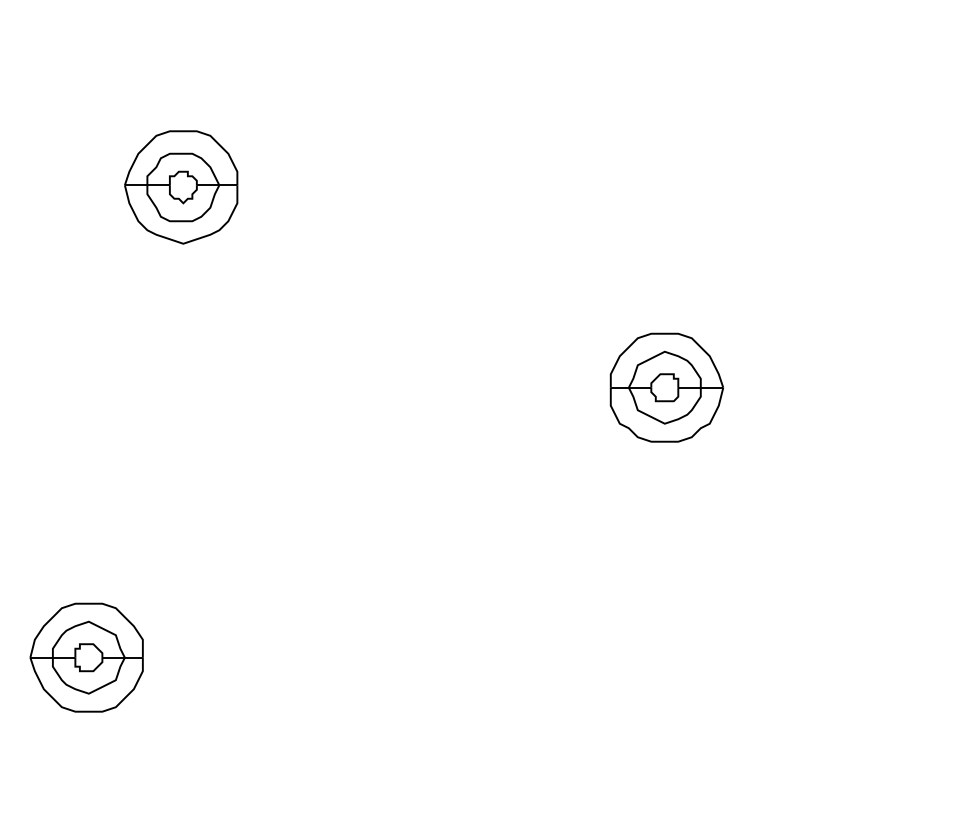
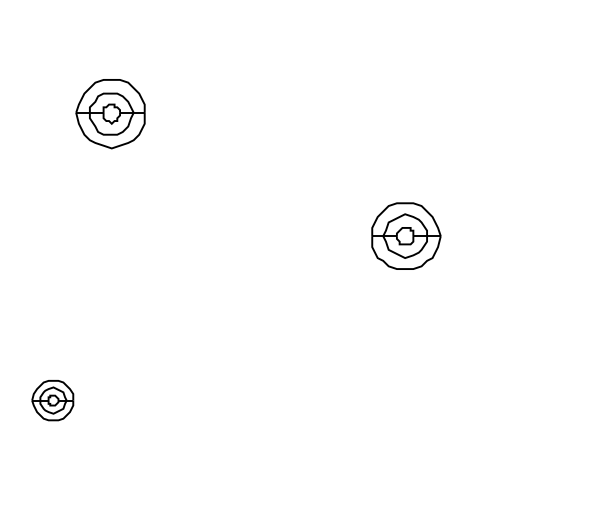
part: (86, 657) -> (52, 400), size x0.6

